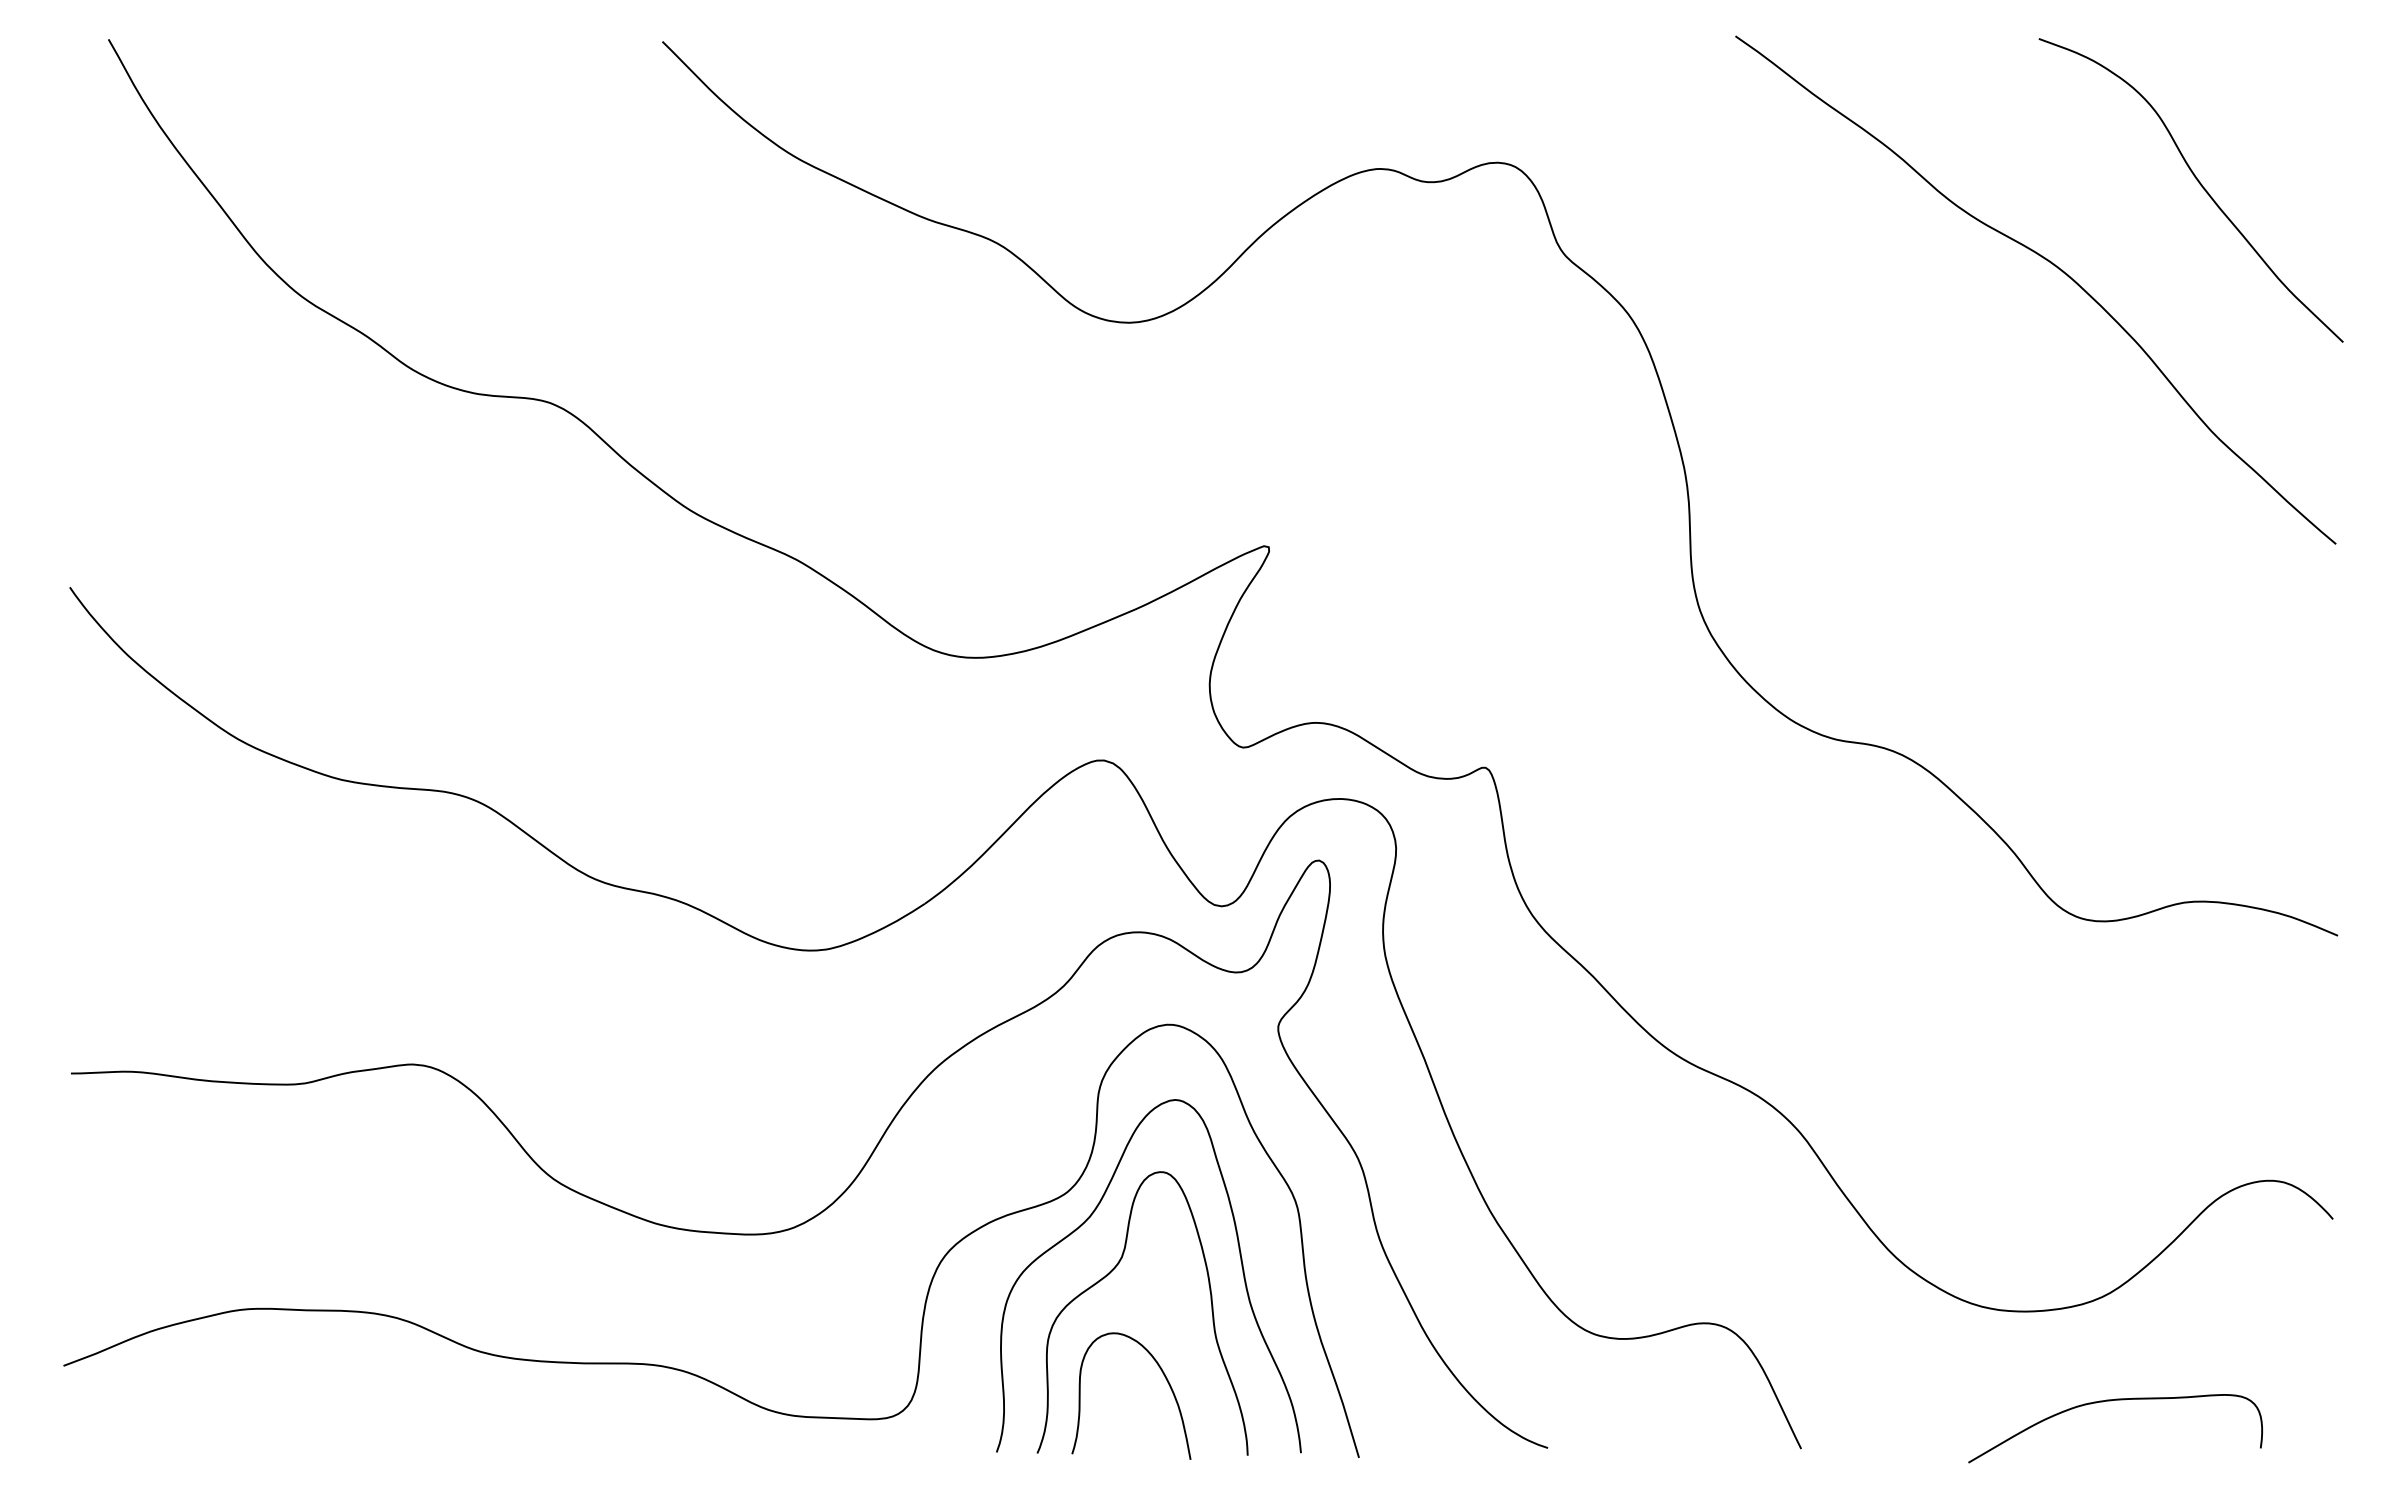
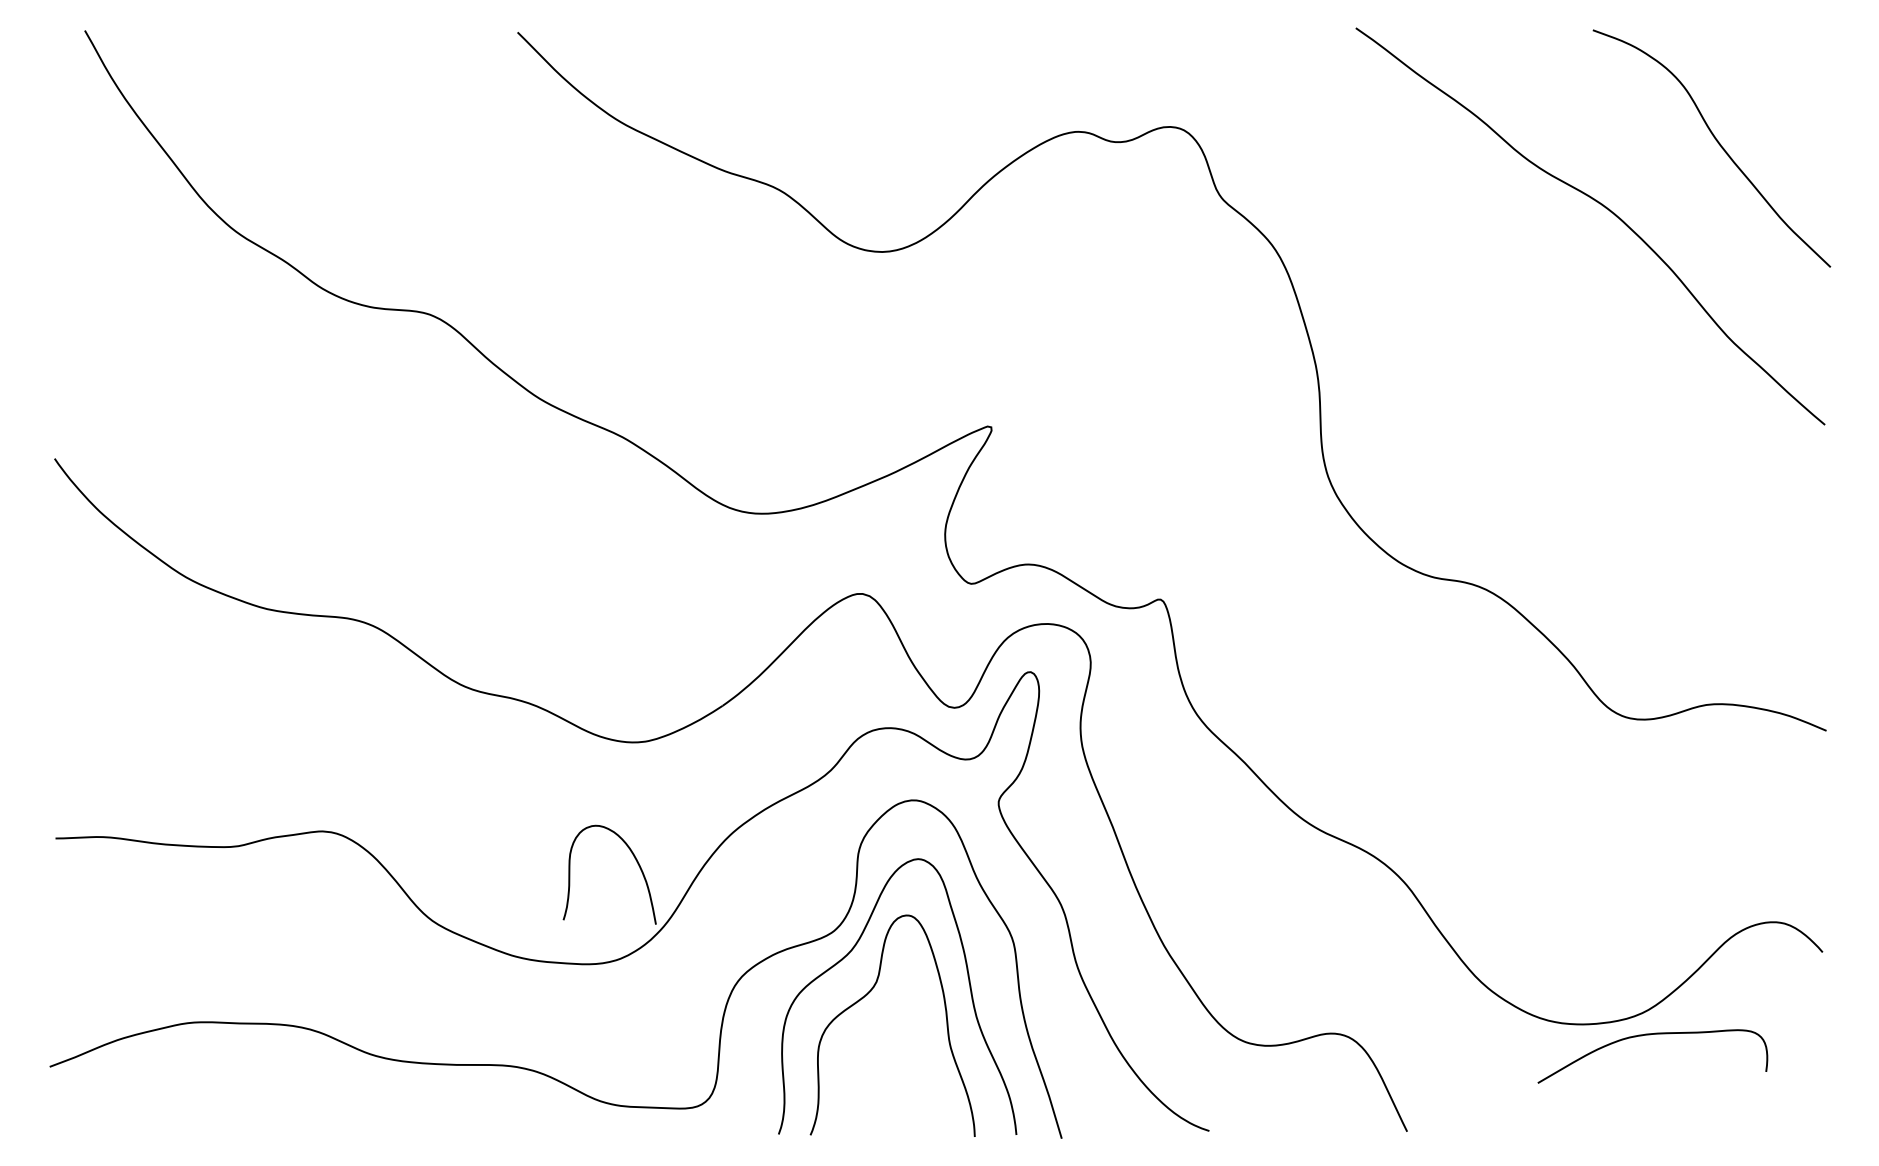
curve: (1163, 1375) -> (634, 858), moved
curve: (2111, 1401) -> (1649, 1035), moved

